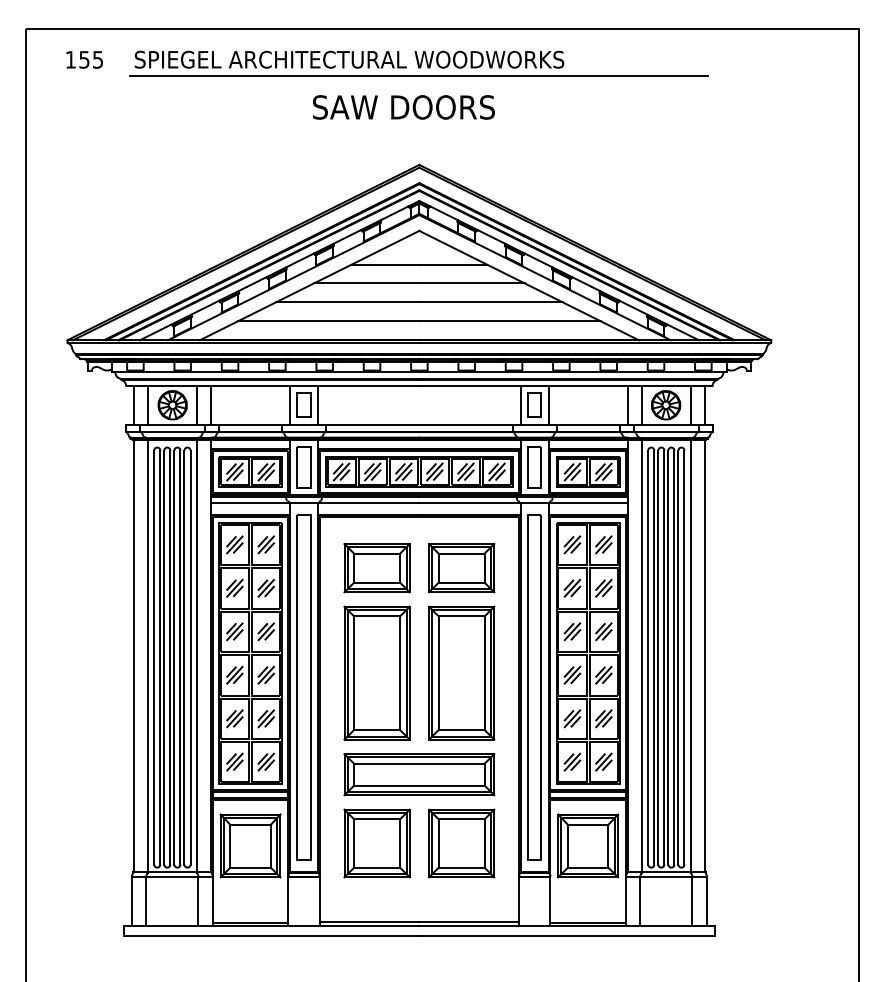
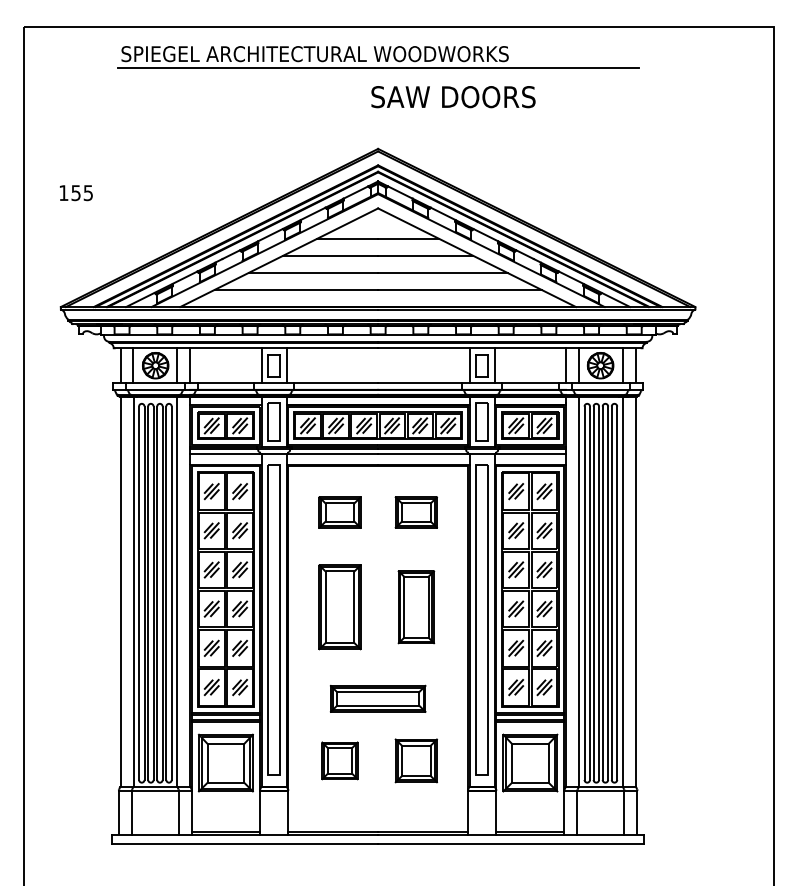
text: (84, 59) -> (76, 192), moved
text: (403, 107) -> (453, 97), moved
part: (376, 567) -> (339, 511), size x0.7
part: (461, 567) -> (416, 511), size x0.7
part: (376, 672) -> (339, 606), size x0.7
part: (461, 672) -> (416, 606), size x0.6
part: (419, 774) -> (378, 698), size x0.7
part: (376, 843) -> (339, 760), size x0.6
part: (461, 843) -> (416, 760), size x0.7

